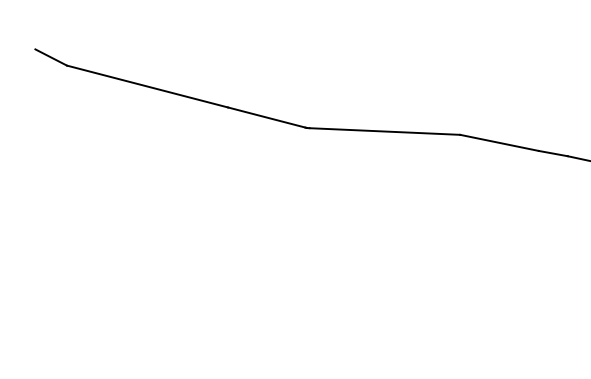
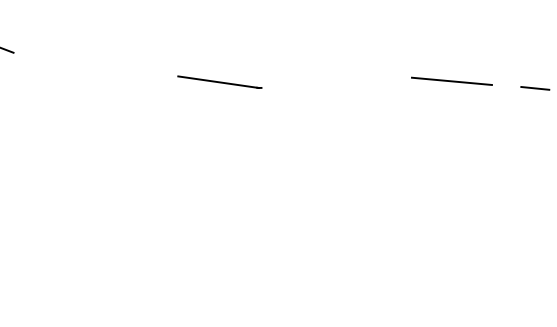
line: (147, 86) -> (95, 64), removed
line: (384, 131) -> (336, 82), removed
line: (552, 153) -> (505, 85), removed

